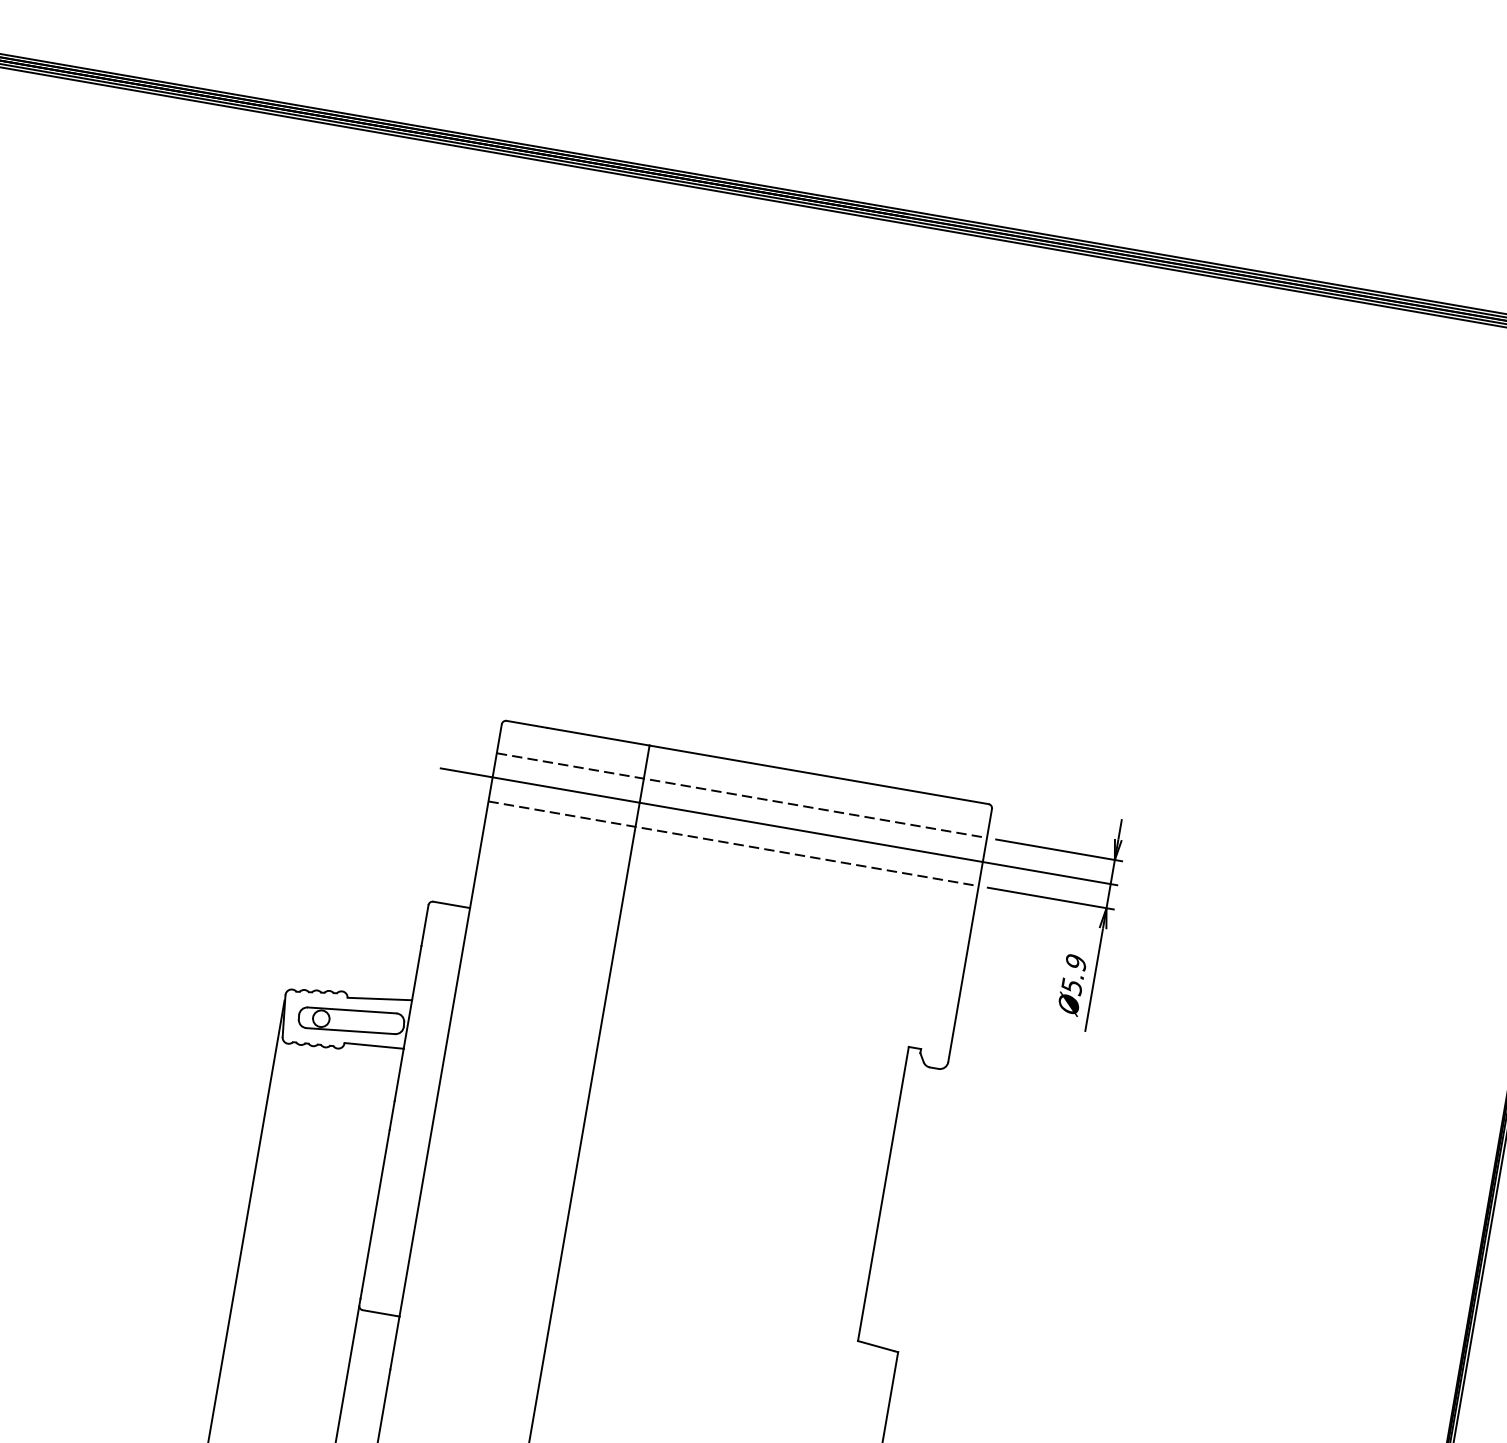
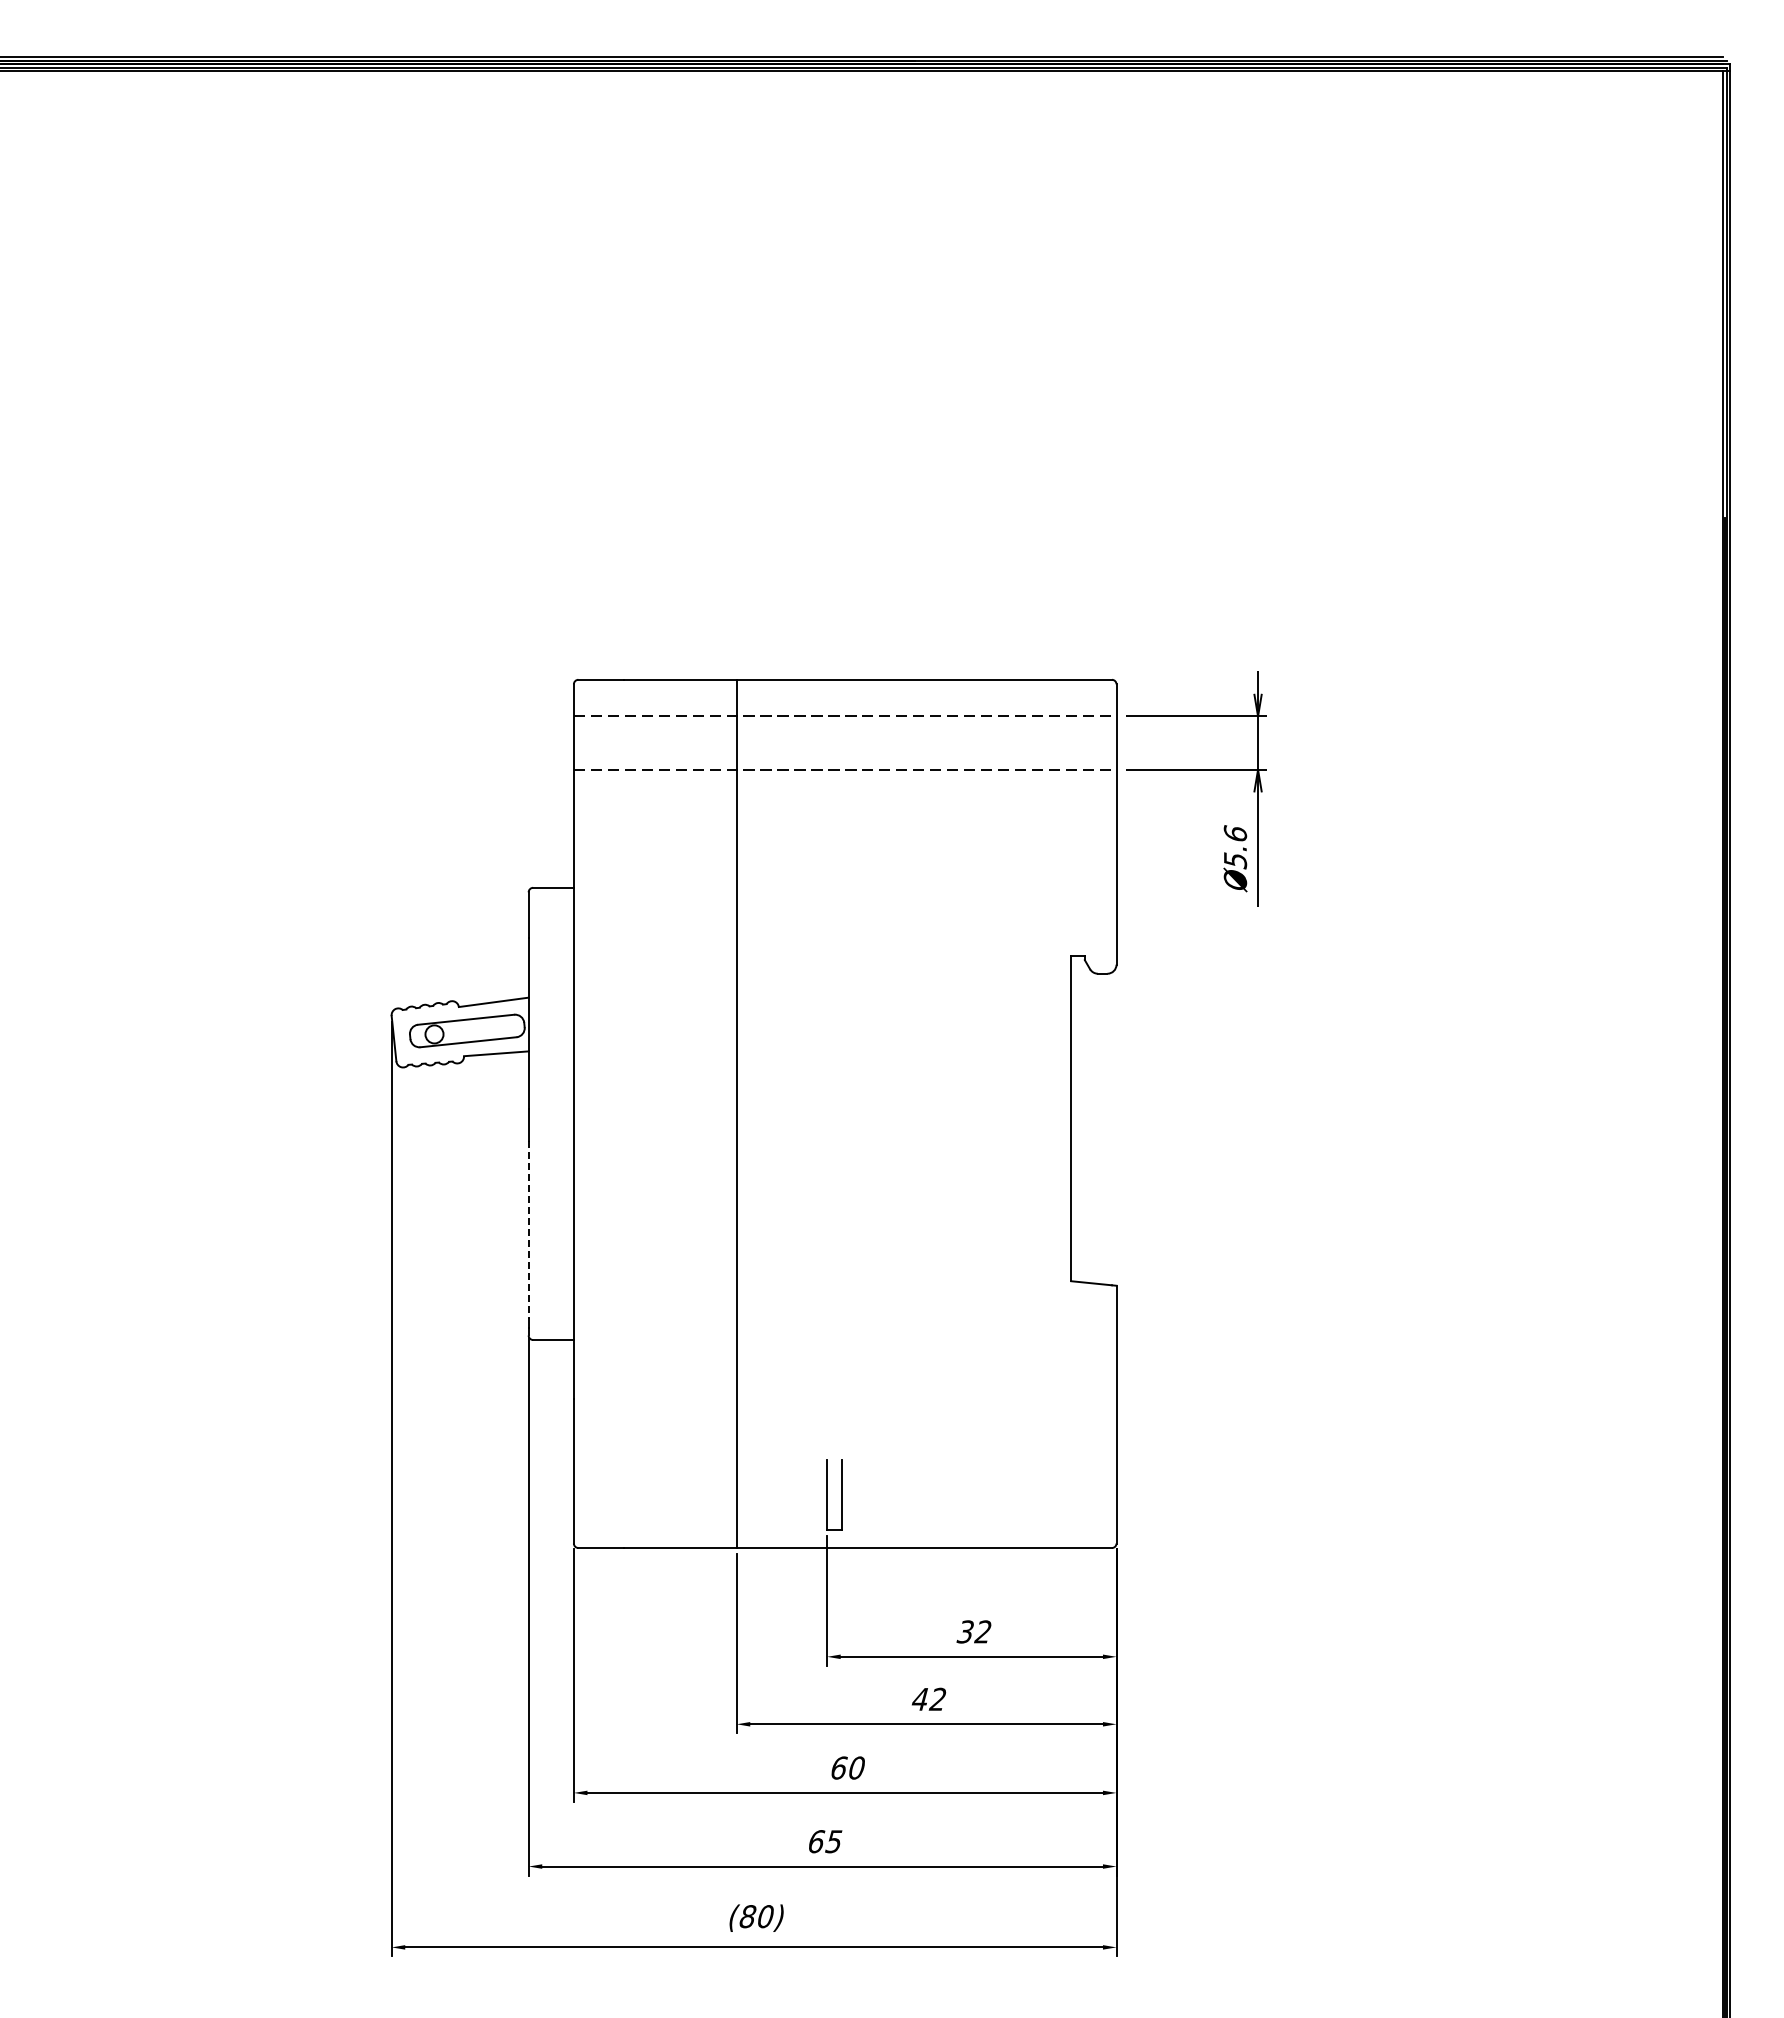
line: (778, 827) -> (890, 743), removed
text: (1076, 962) -> (1235, 833), Ø5.9 -> Ø5.6
line: (375, 1210) -> (528, 1230), solid -> dashed

